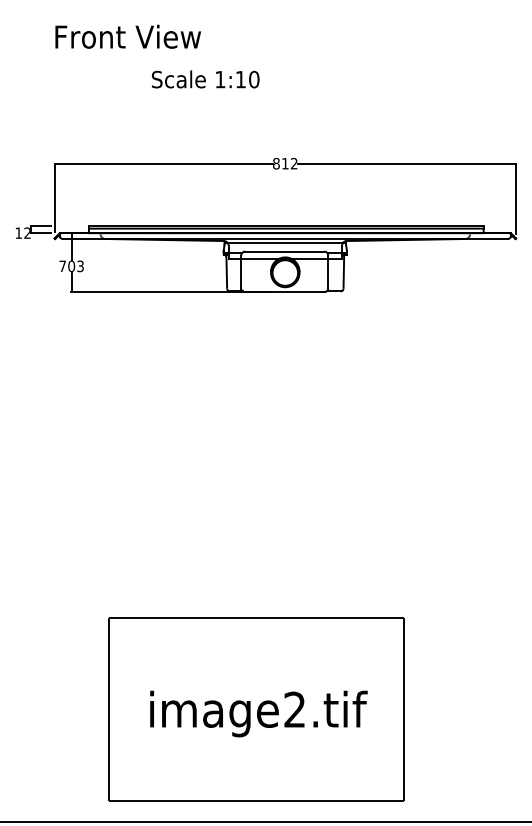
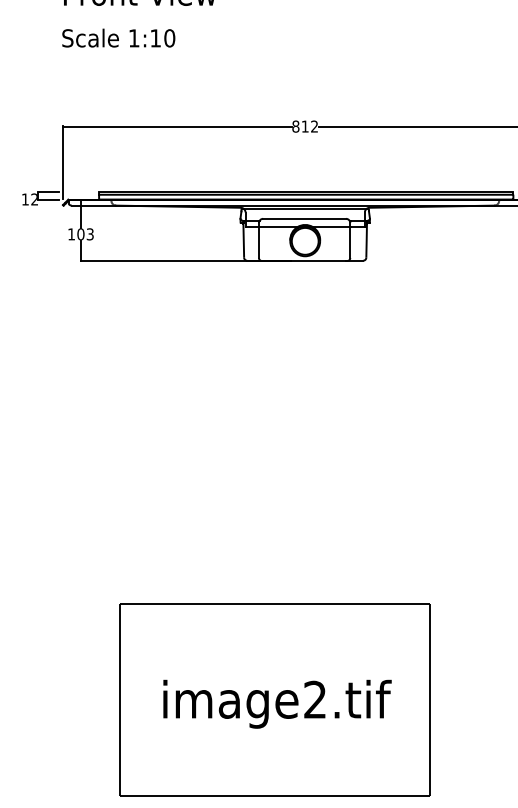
text: (205, 79) -> (118, 38), moved
text: (62, 265) -> (71, 233), 703 -> 103

